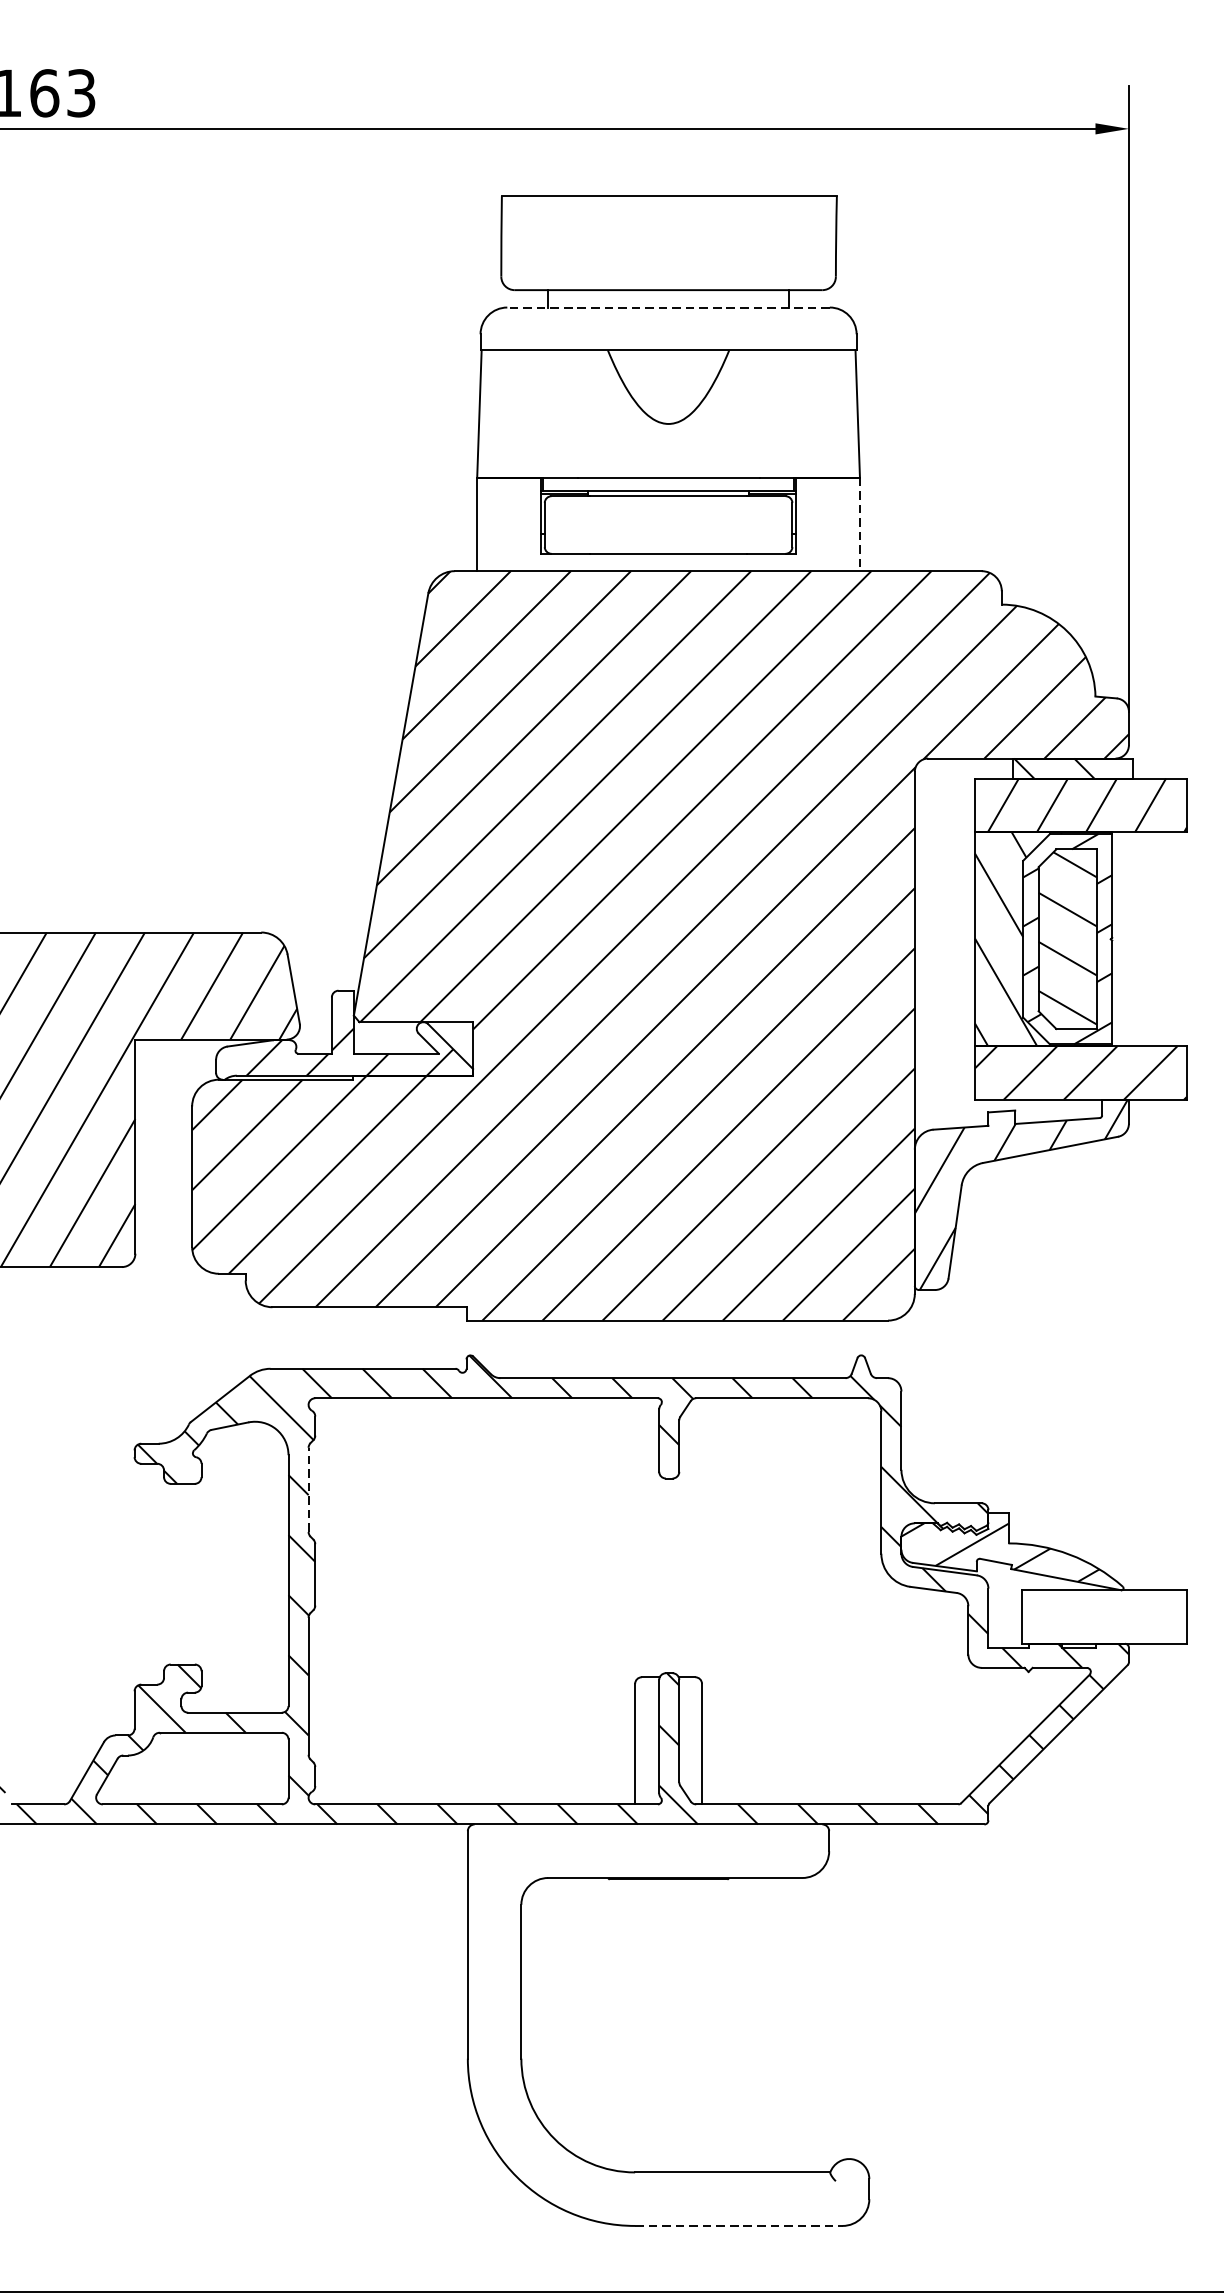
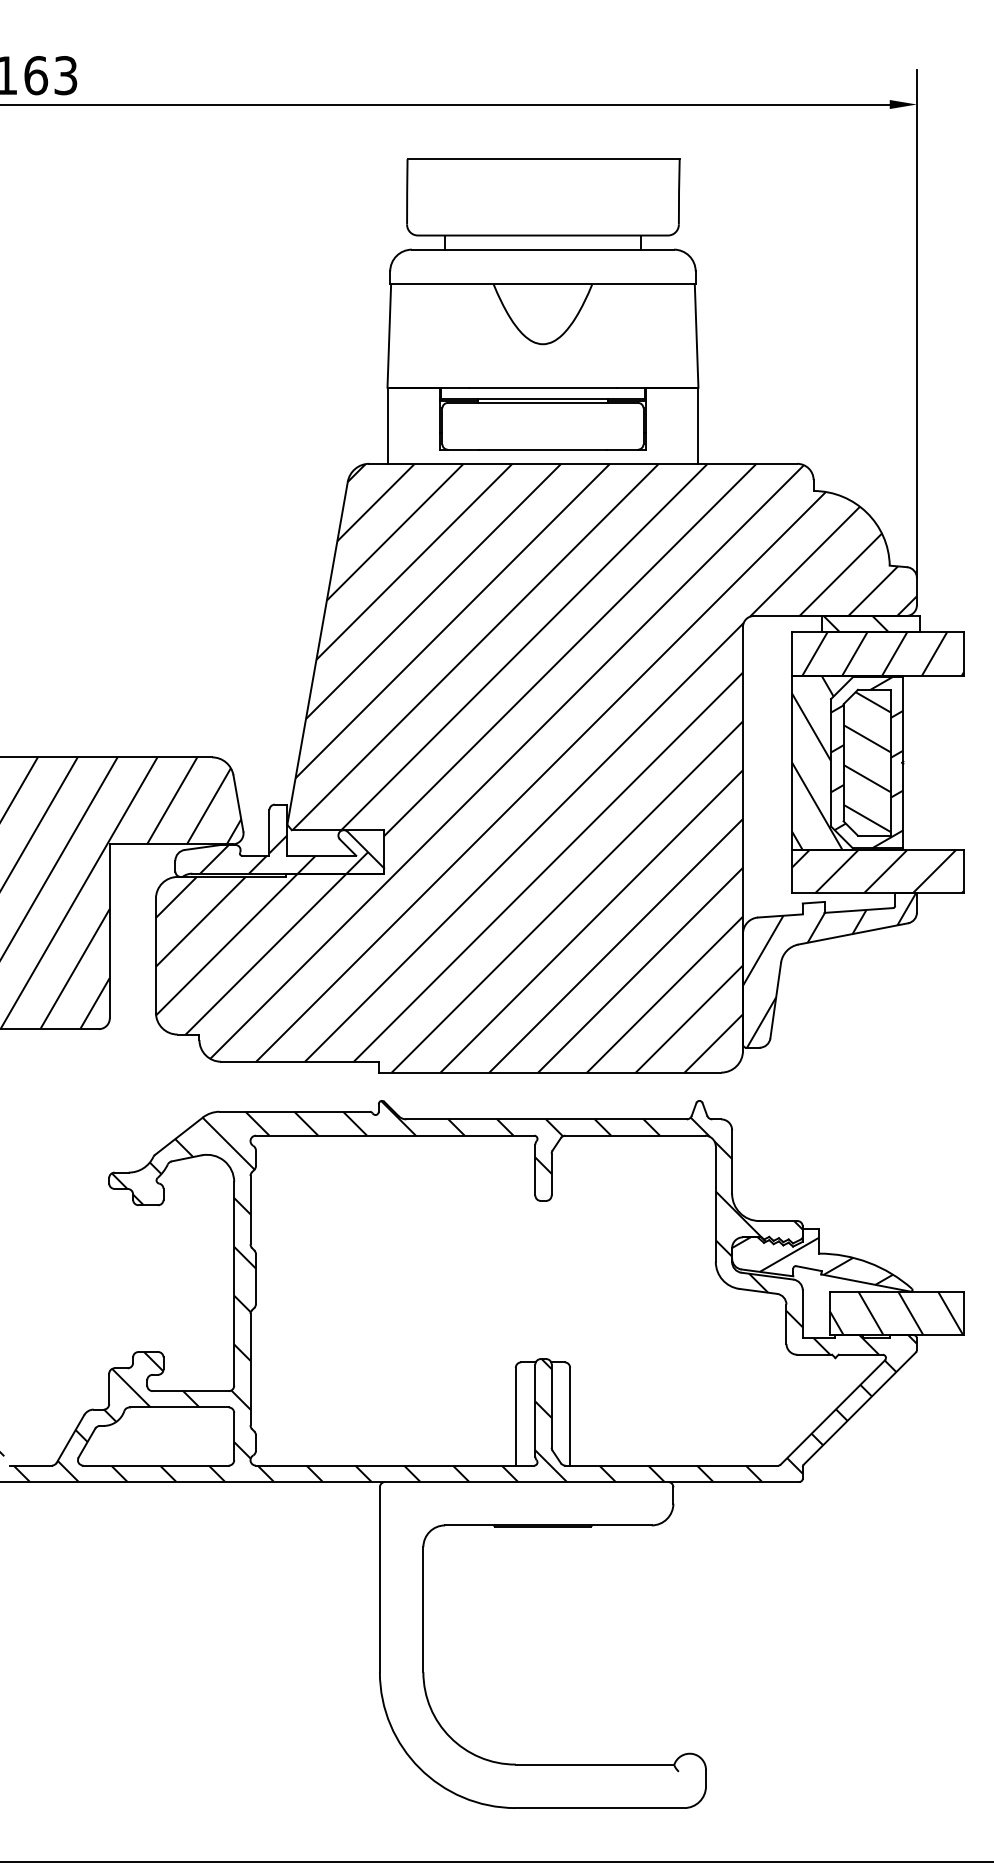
line: (668, 307) -> (542, 249), dashed -> solid
line: (860, 525) -> (698, 426), dashed -> solid
line: (308, 1489) -> (250, 1209), dashed -> solid
hatch: (1103, 1617) -> (896, 1313), added
line: (739, 2226) -> (600, 1808), dashed -> solid

